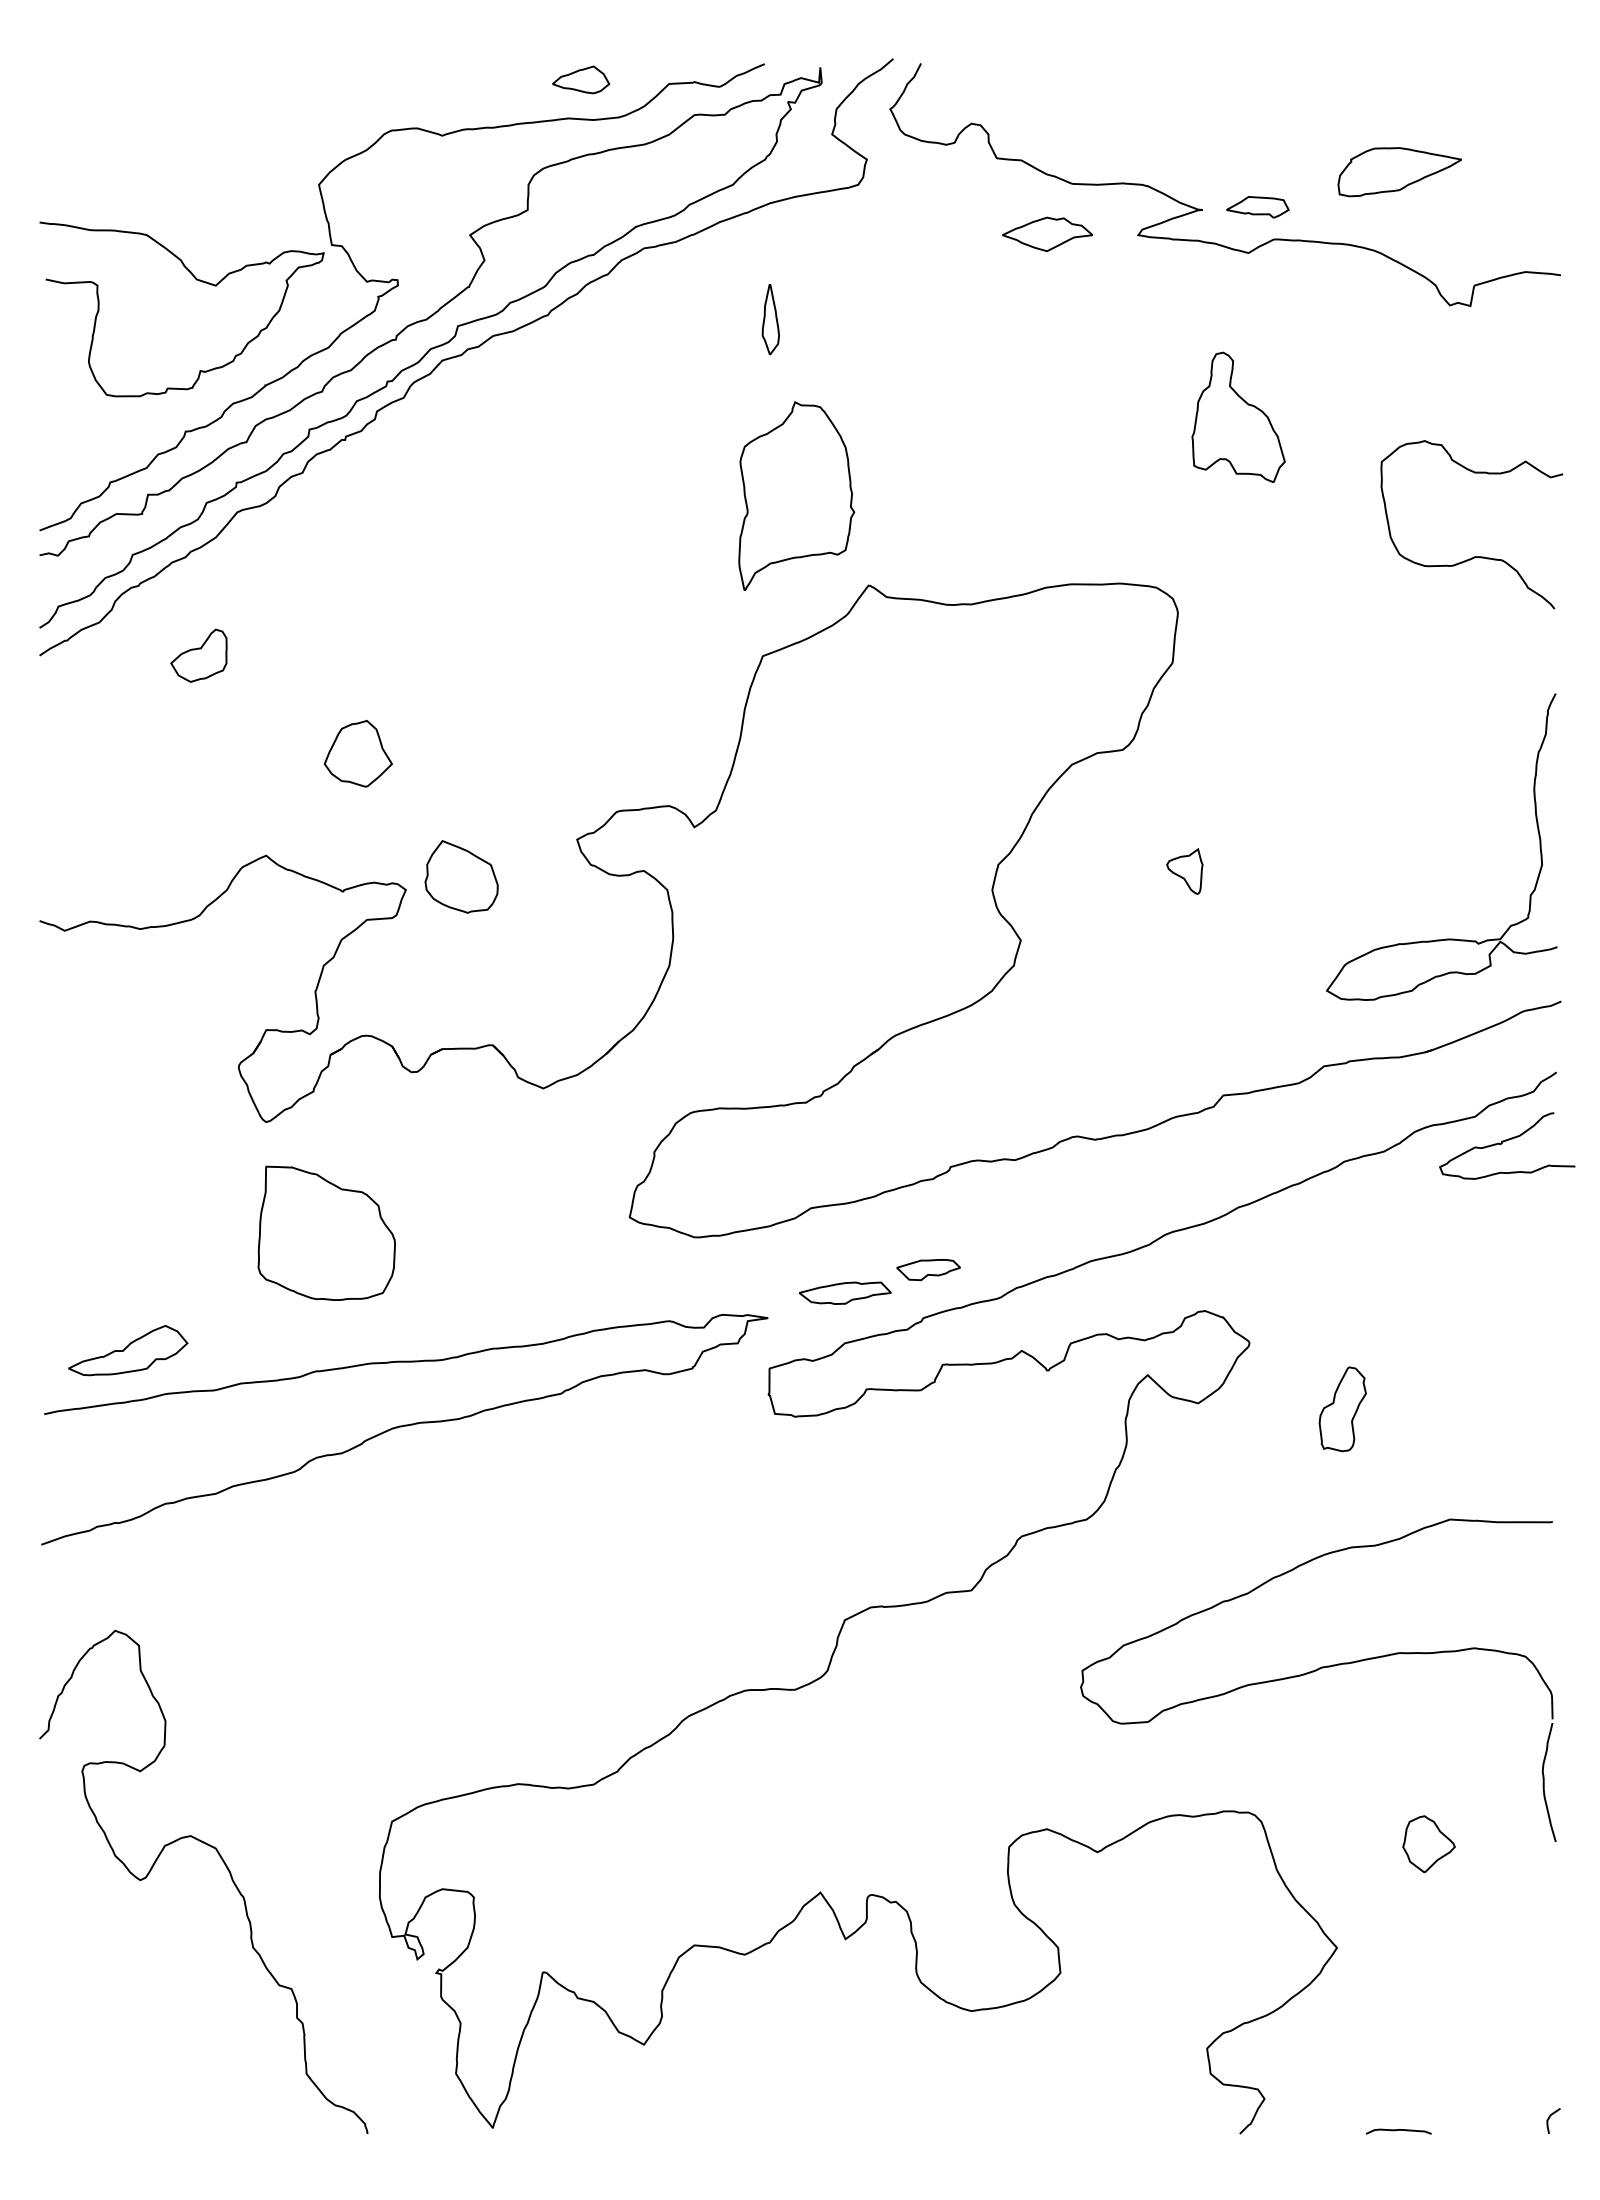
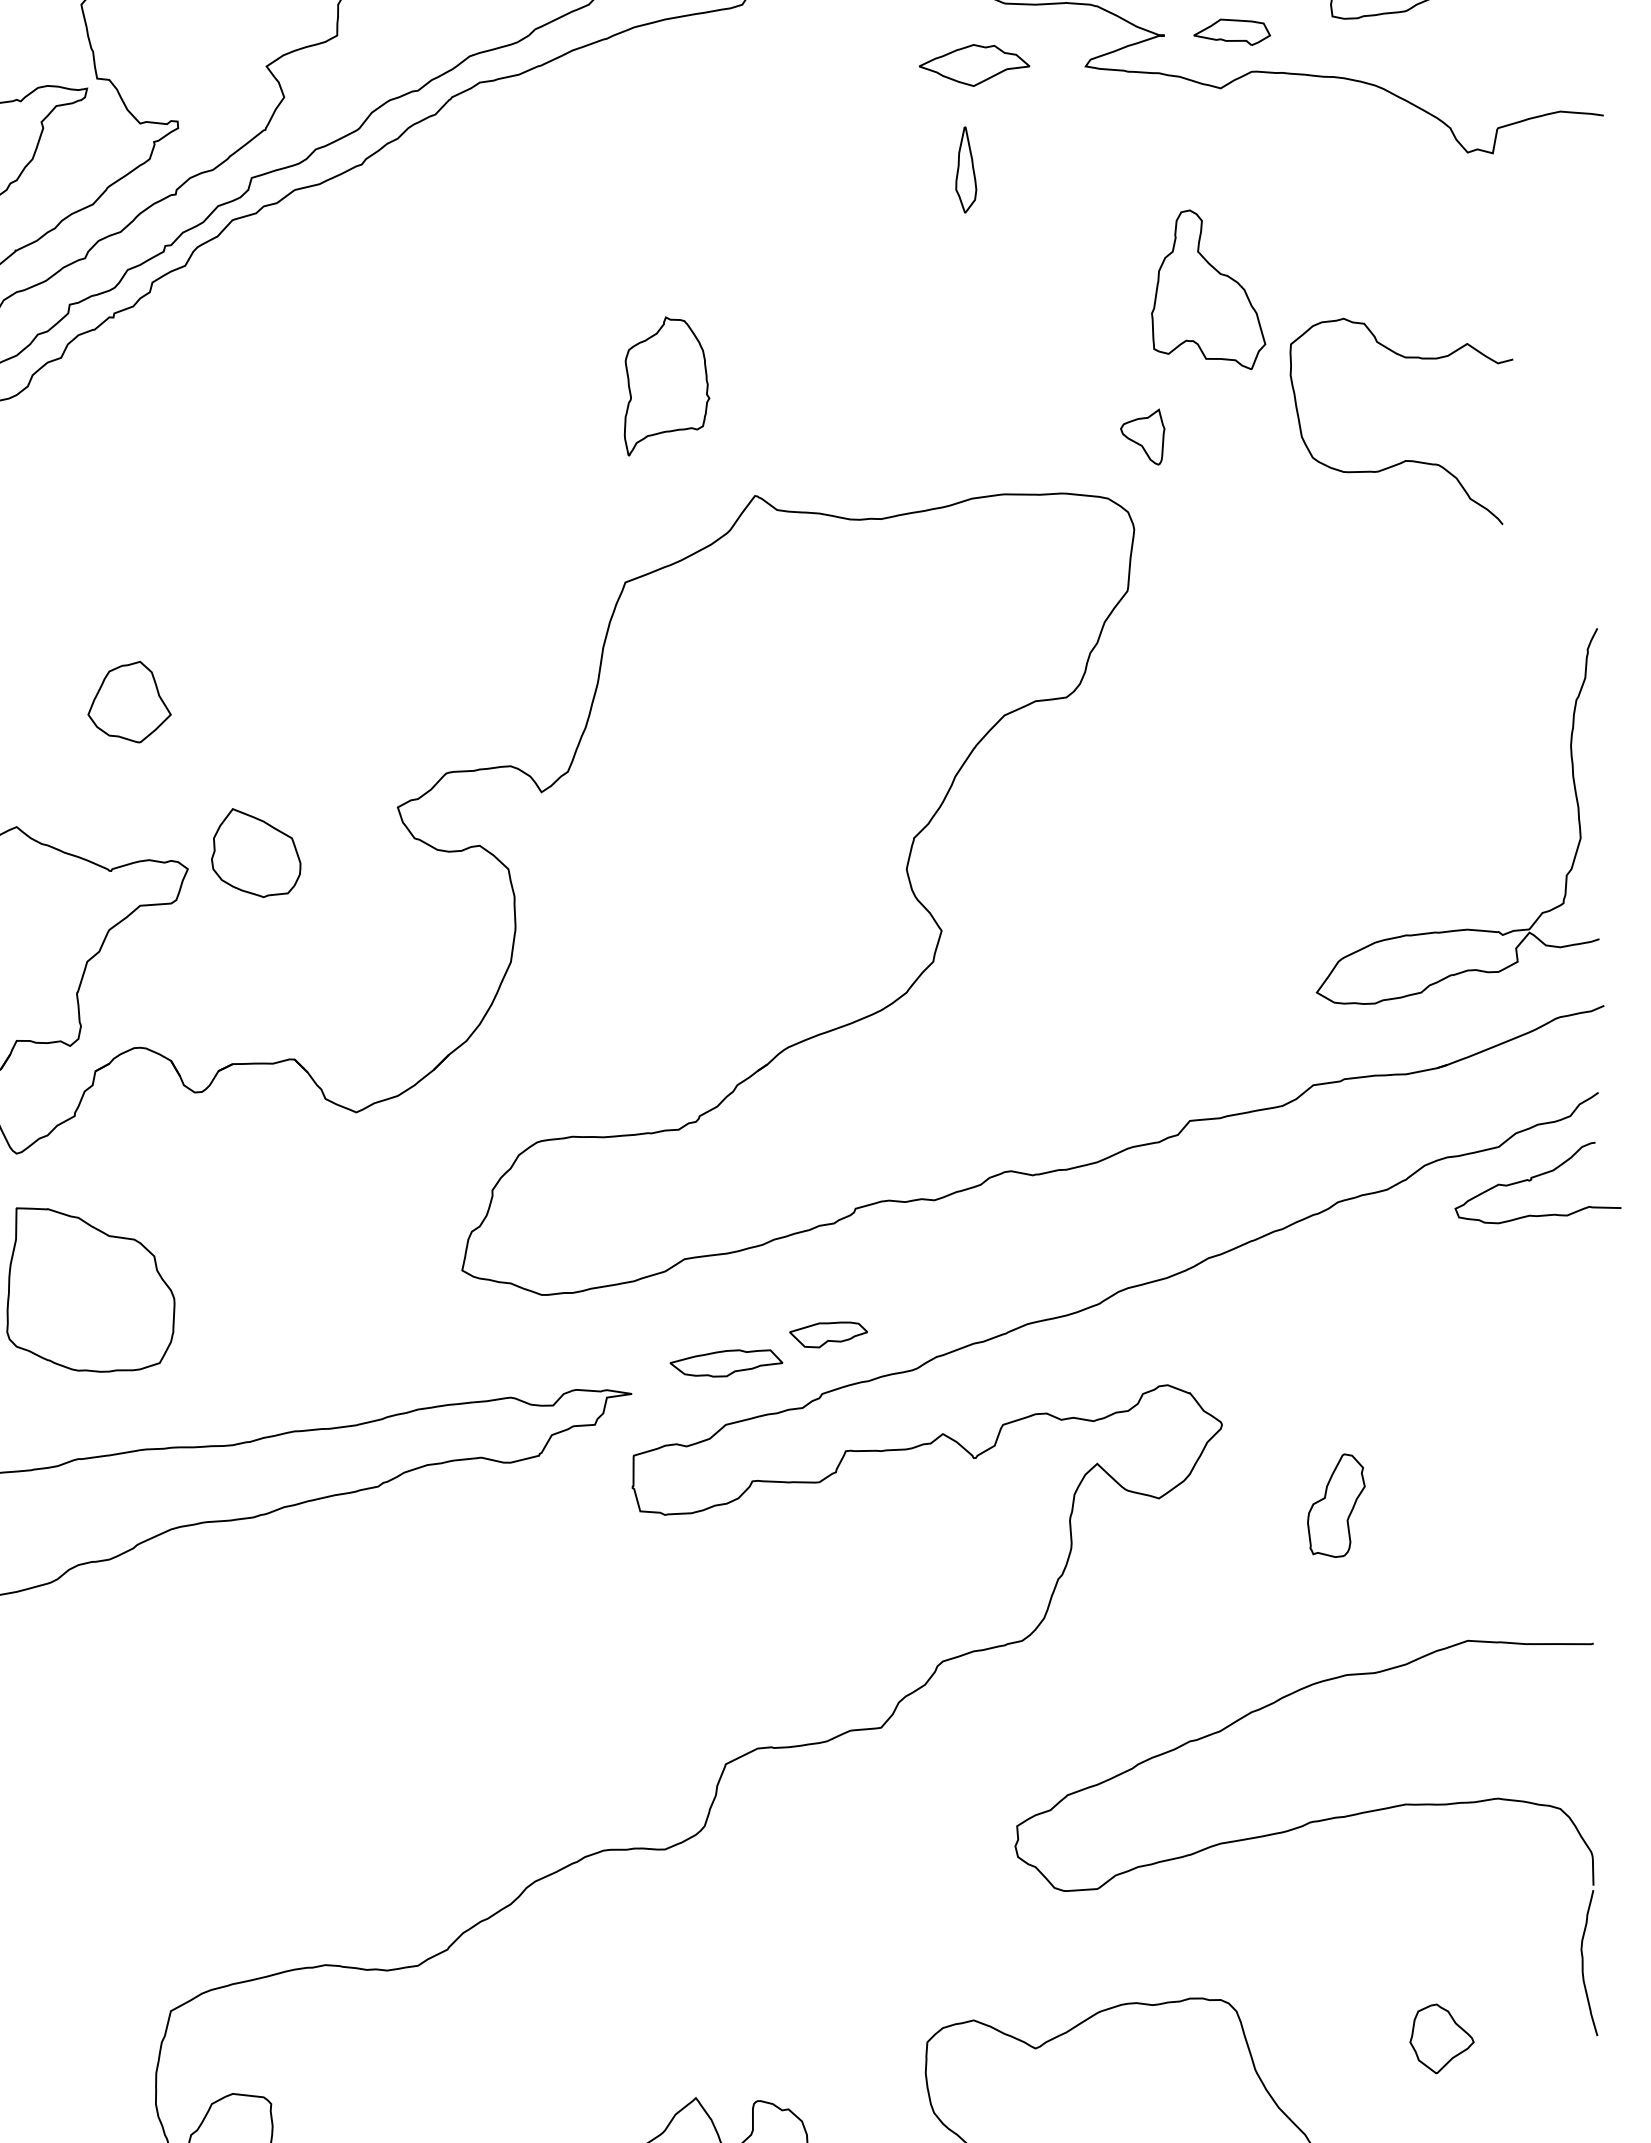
part: (770, 319) -> (965, 169), moved
part: (796, 496) -> (666, 386), size x0.6
curve: (1473, 556) -> (1403, 460), moved
part: (1184, 871) -> (1142, 437), moved

